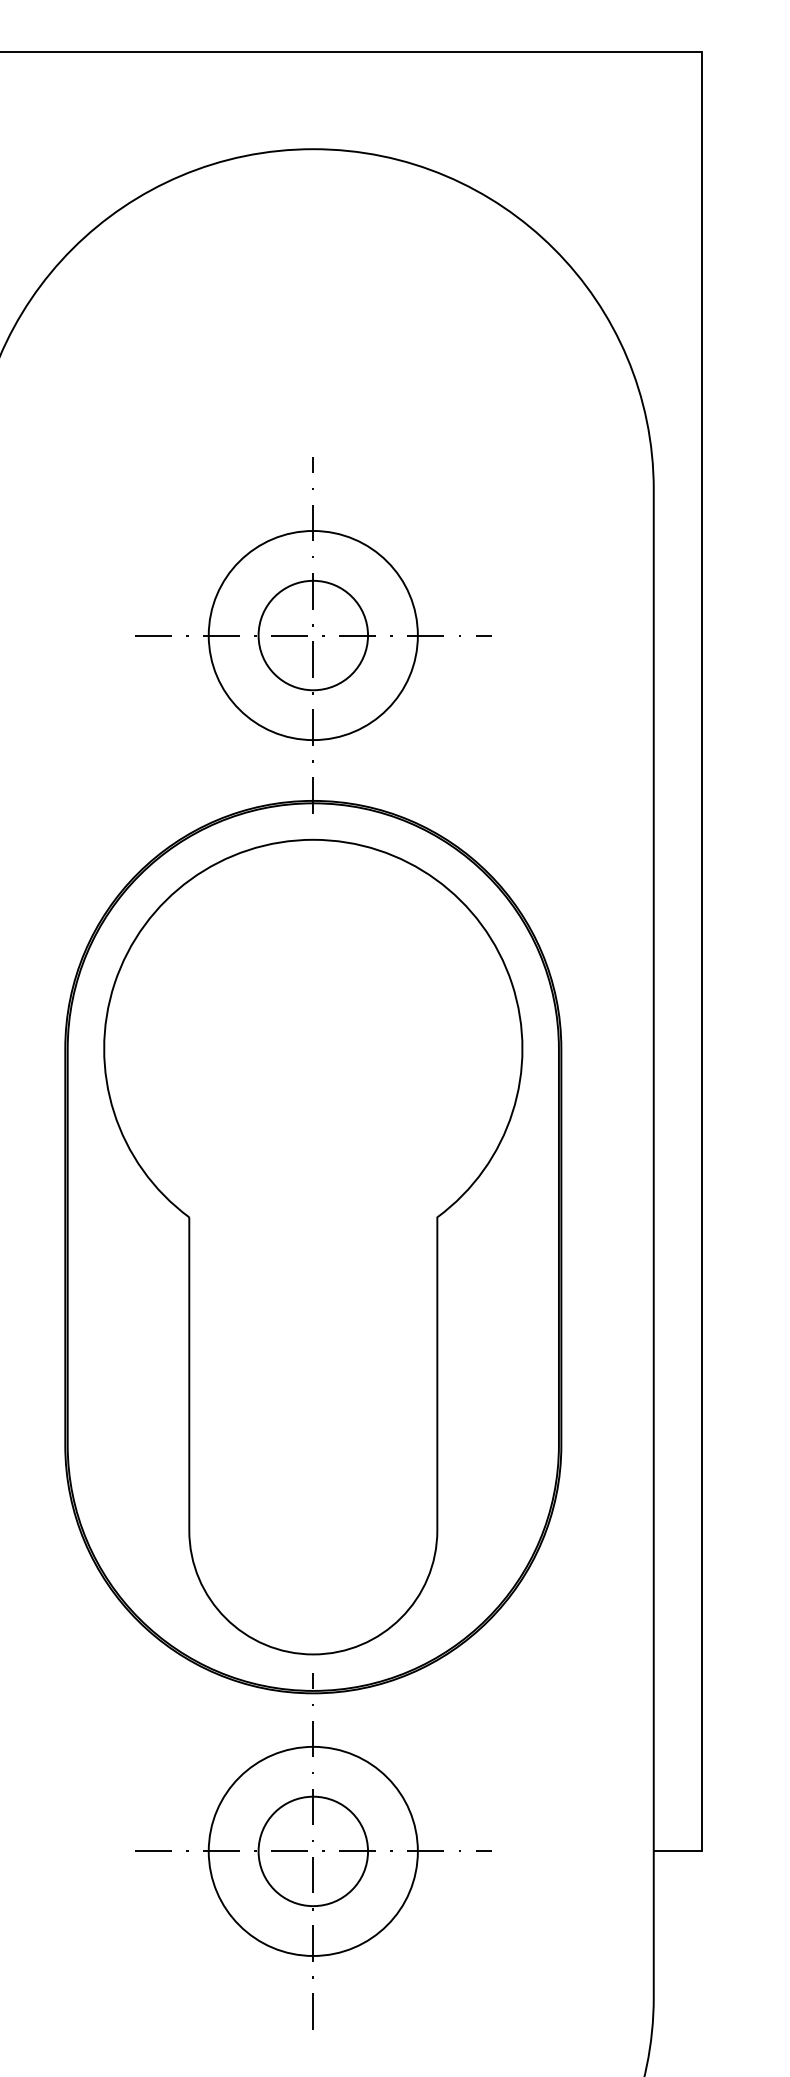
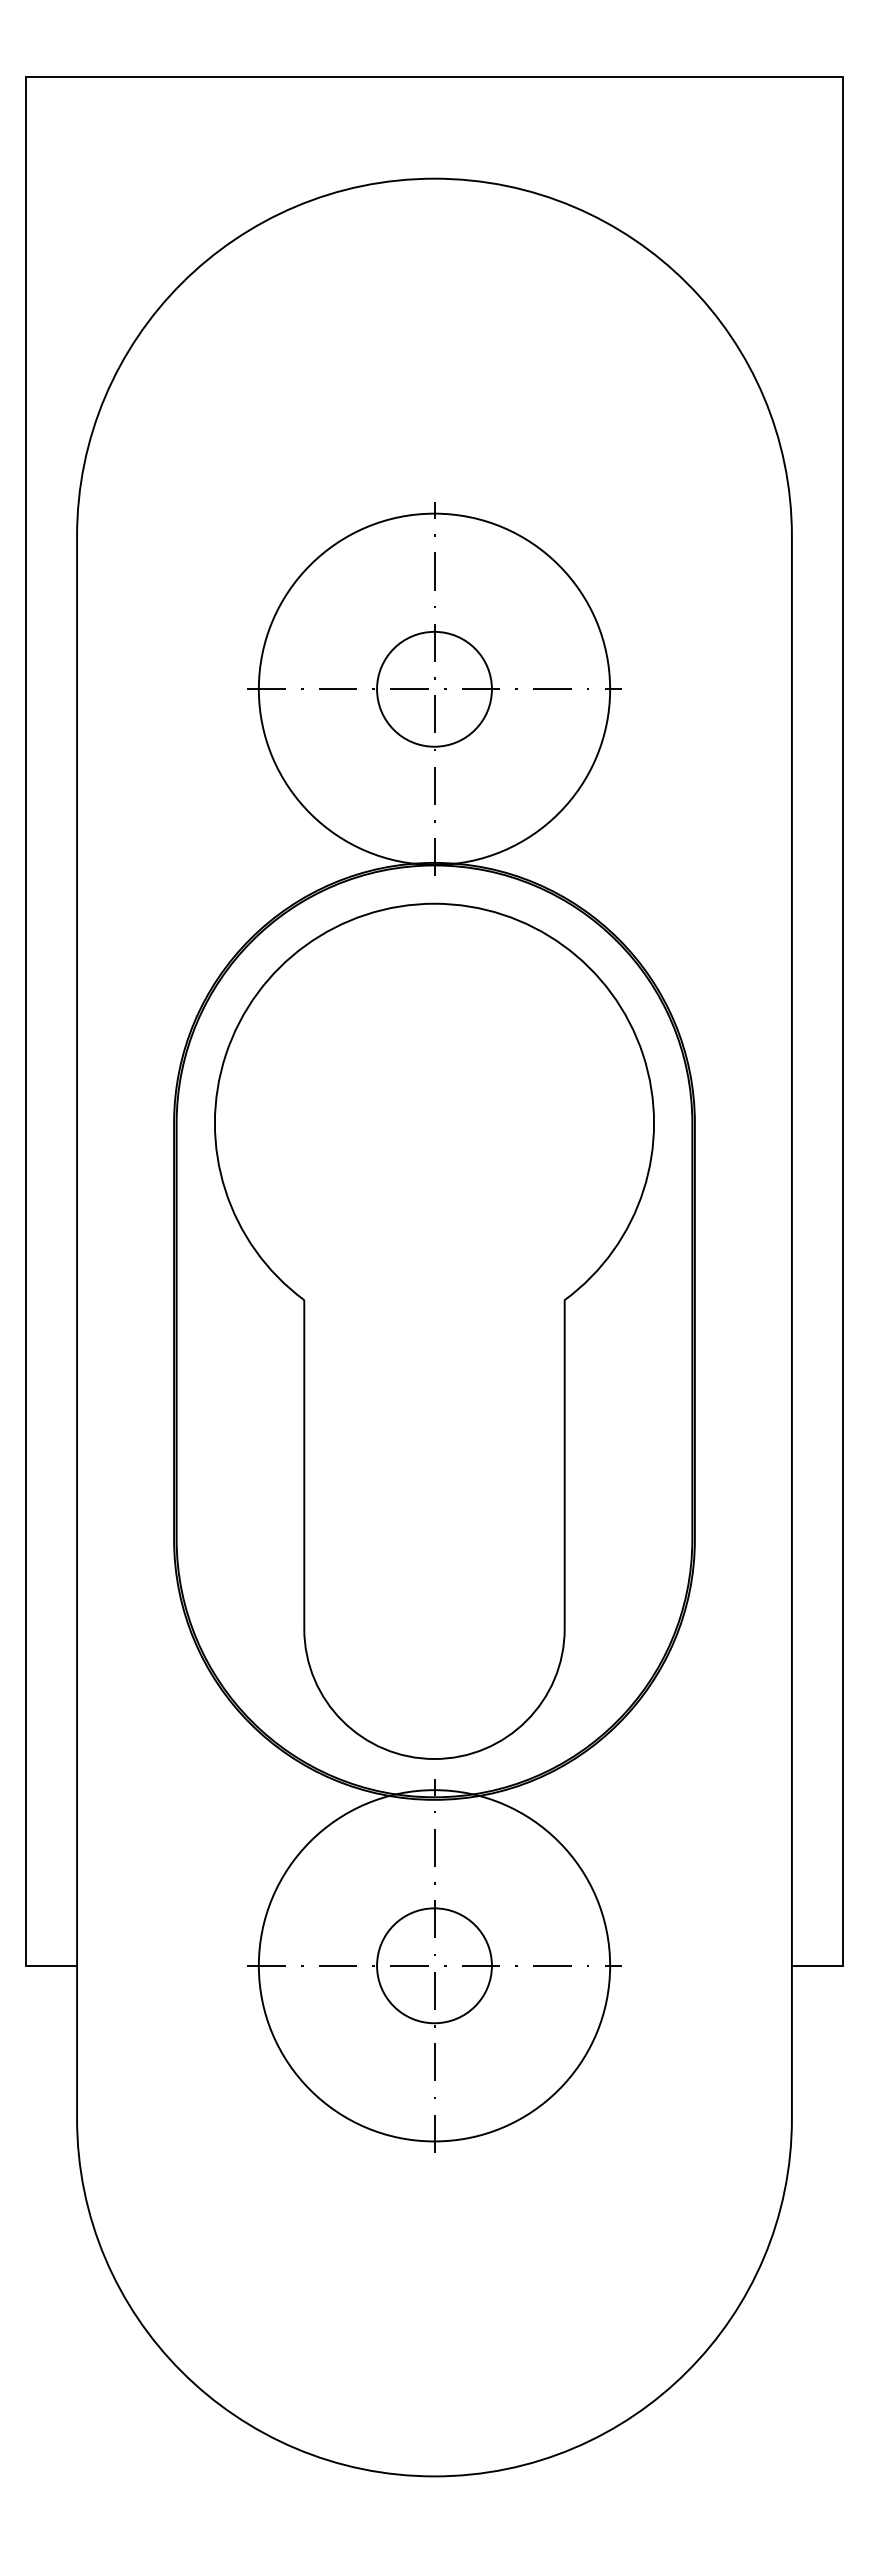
circle: (313, 635) -> (434, 689), size x1.6
circle: (313, 1851) -> (434, 1965), size x1.6

